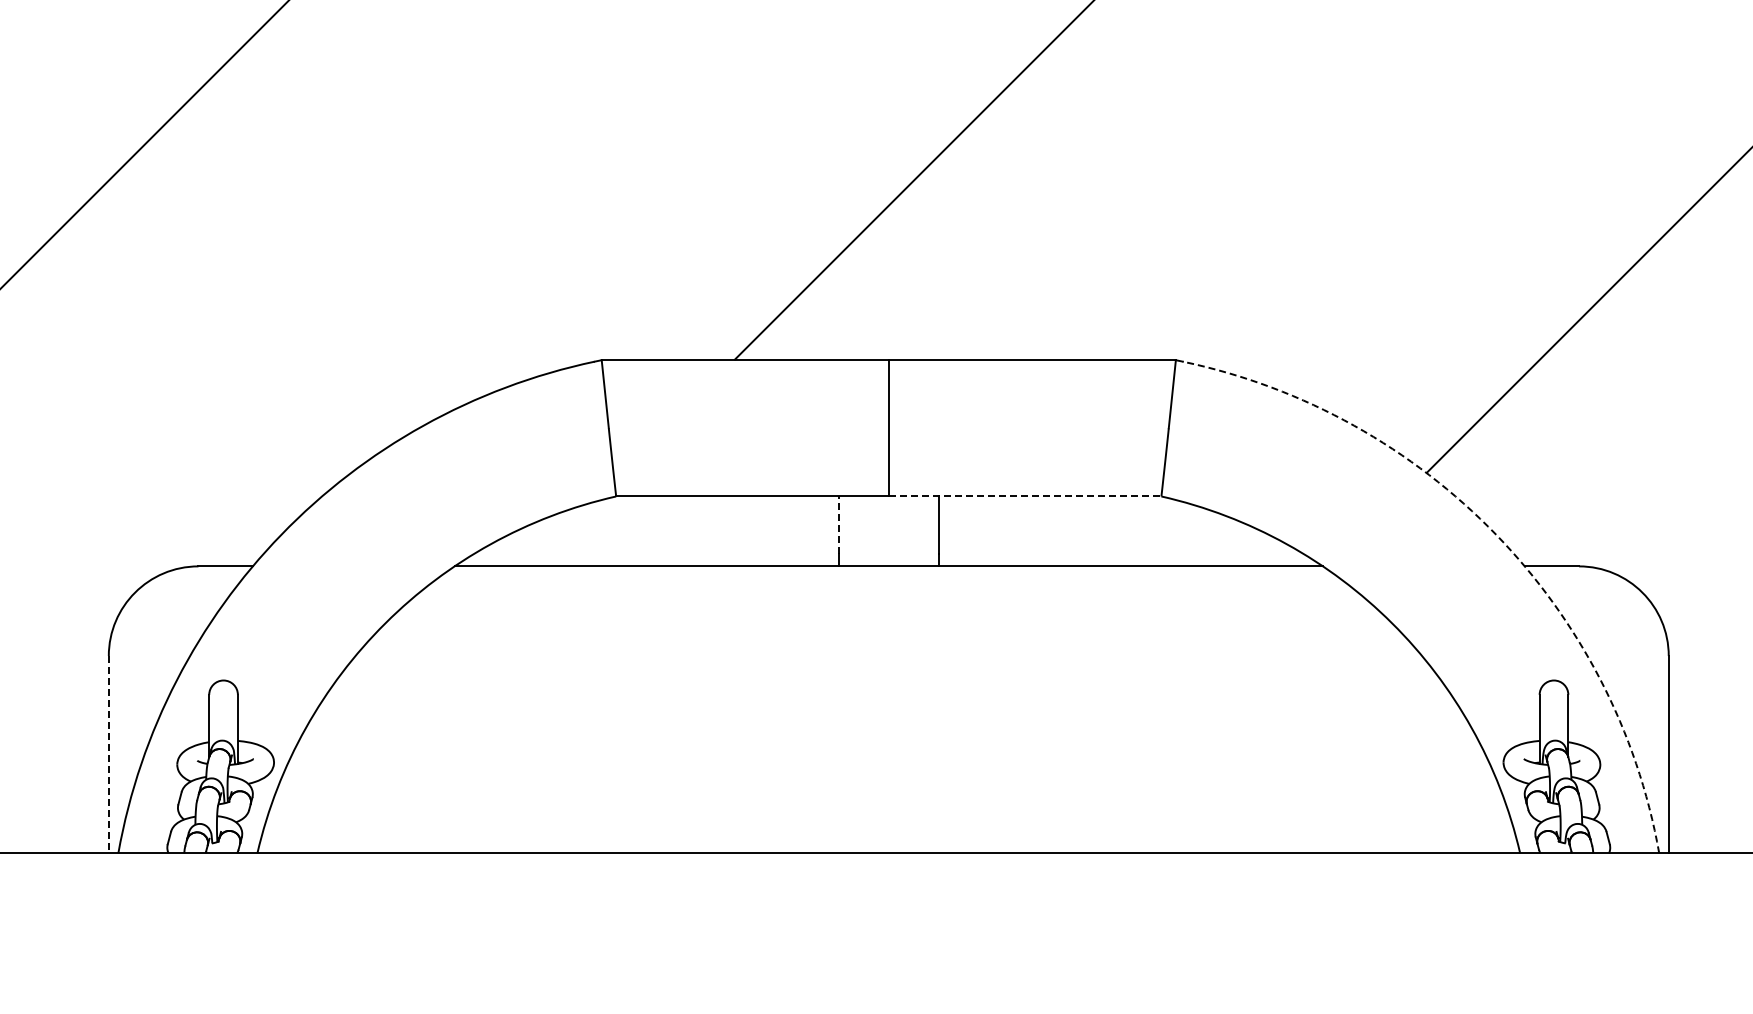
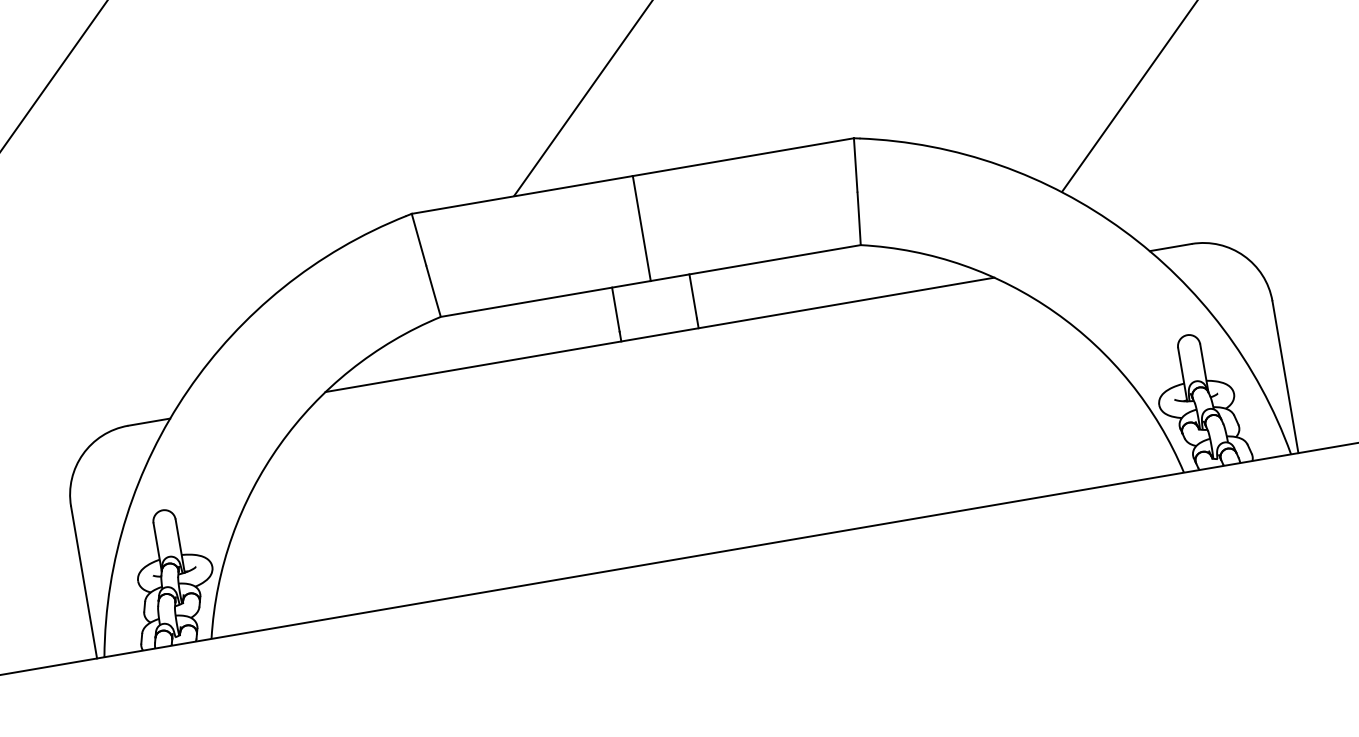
line: (1025, 496) -> (756, 263), dashed -> solid
line: (838, 525) -> (615, 309), dashed -> solid
arc: (1496, 534) -> (1123, 230), dashed -> solid
line: (108, 754) -> (83, 582), dashed -> solid

